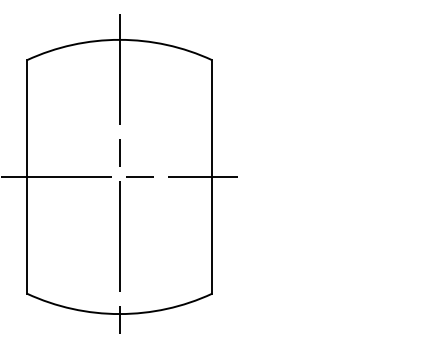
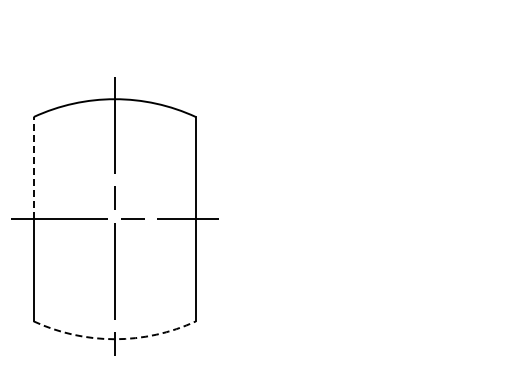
line: (26, 117) -> (33, 167), solid -> dashed
arc: (119, 314) -> (114, 339), solid -> dashed

